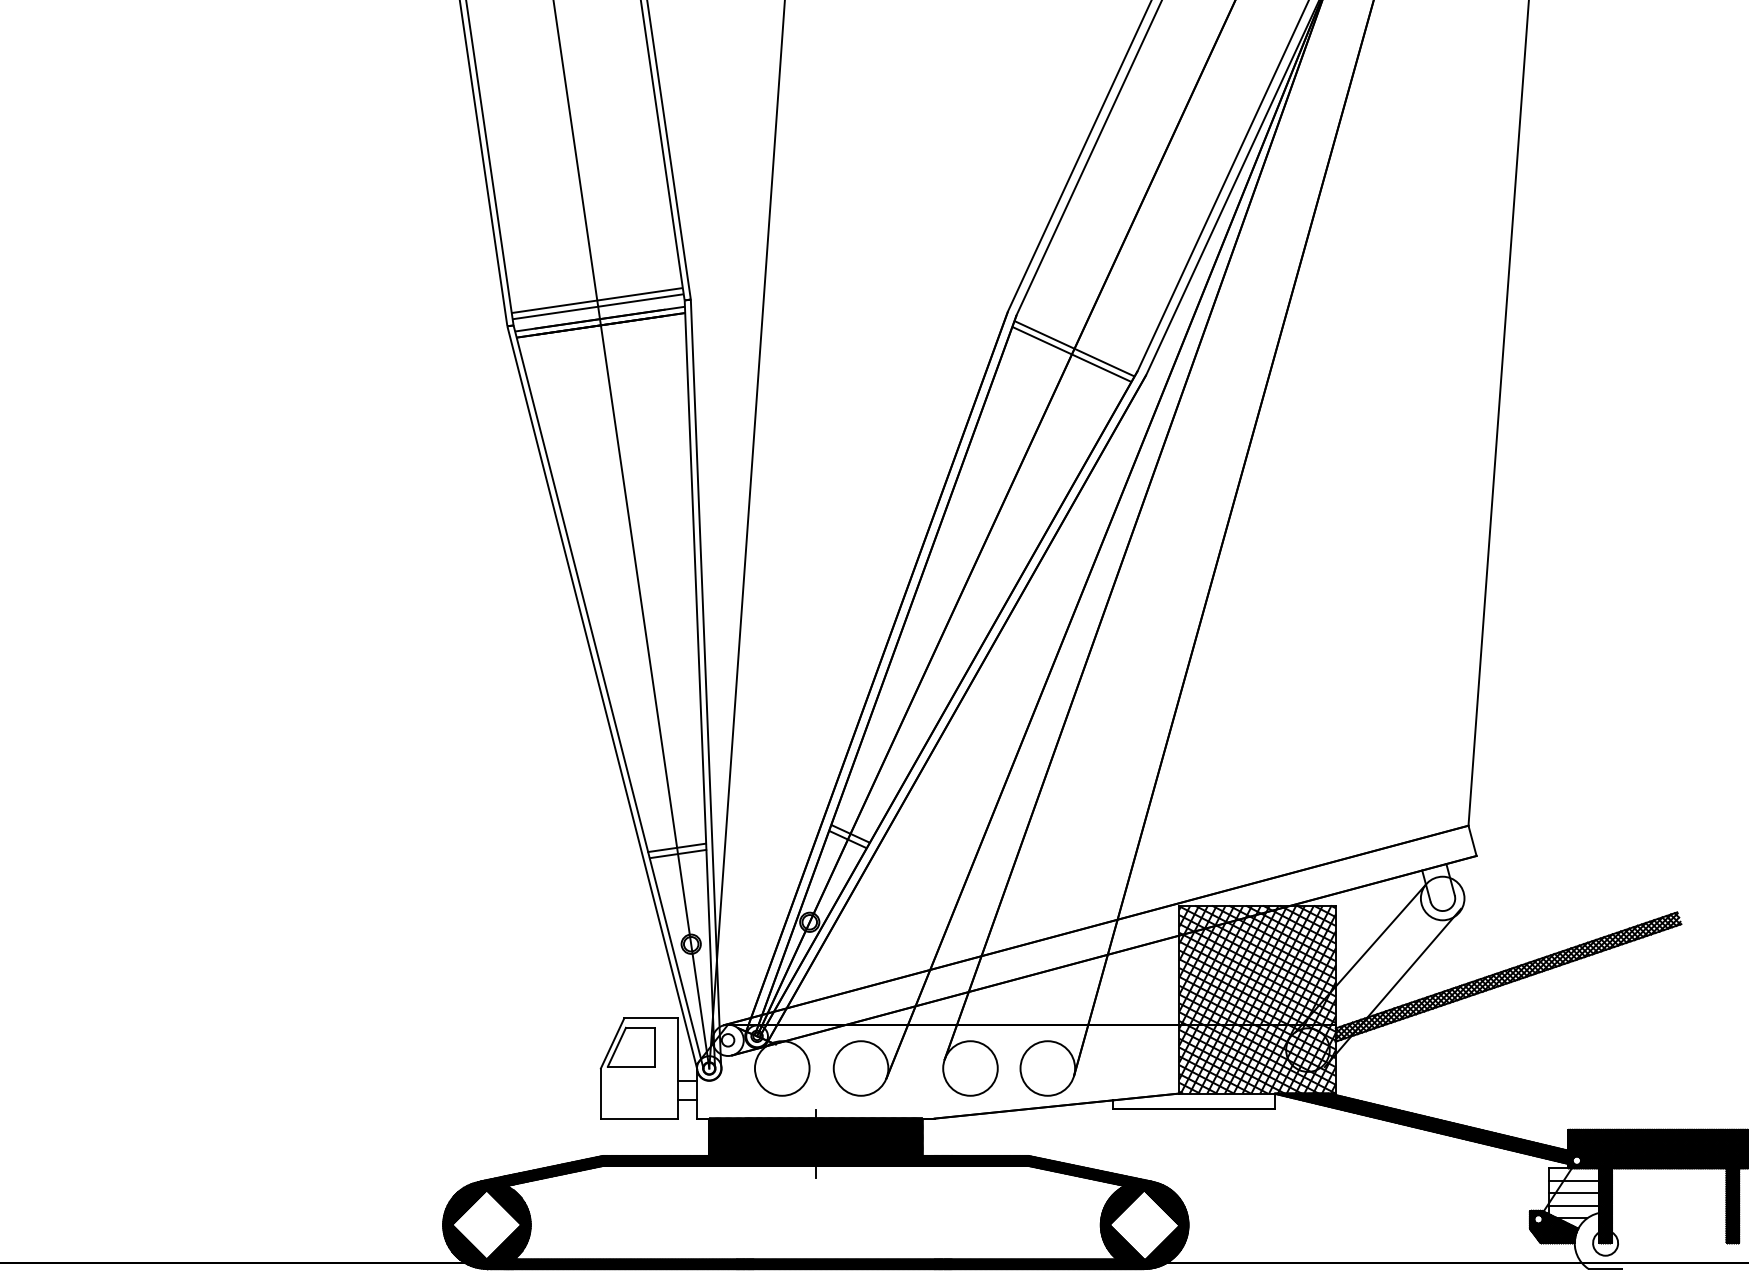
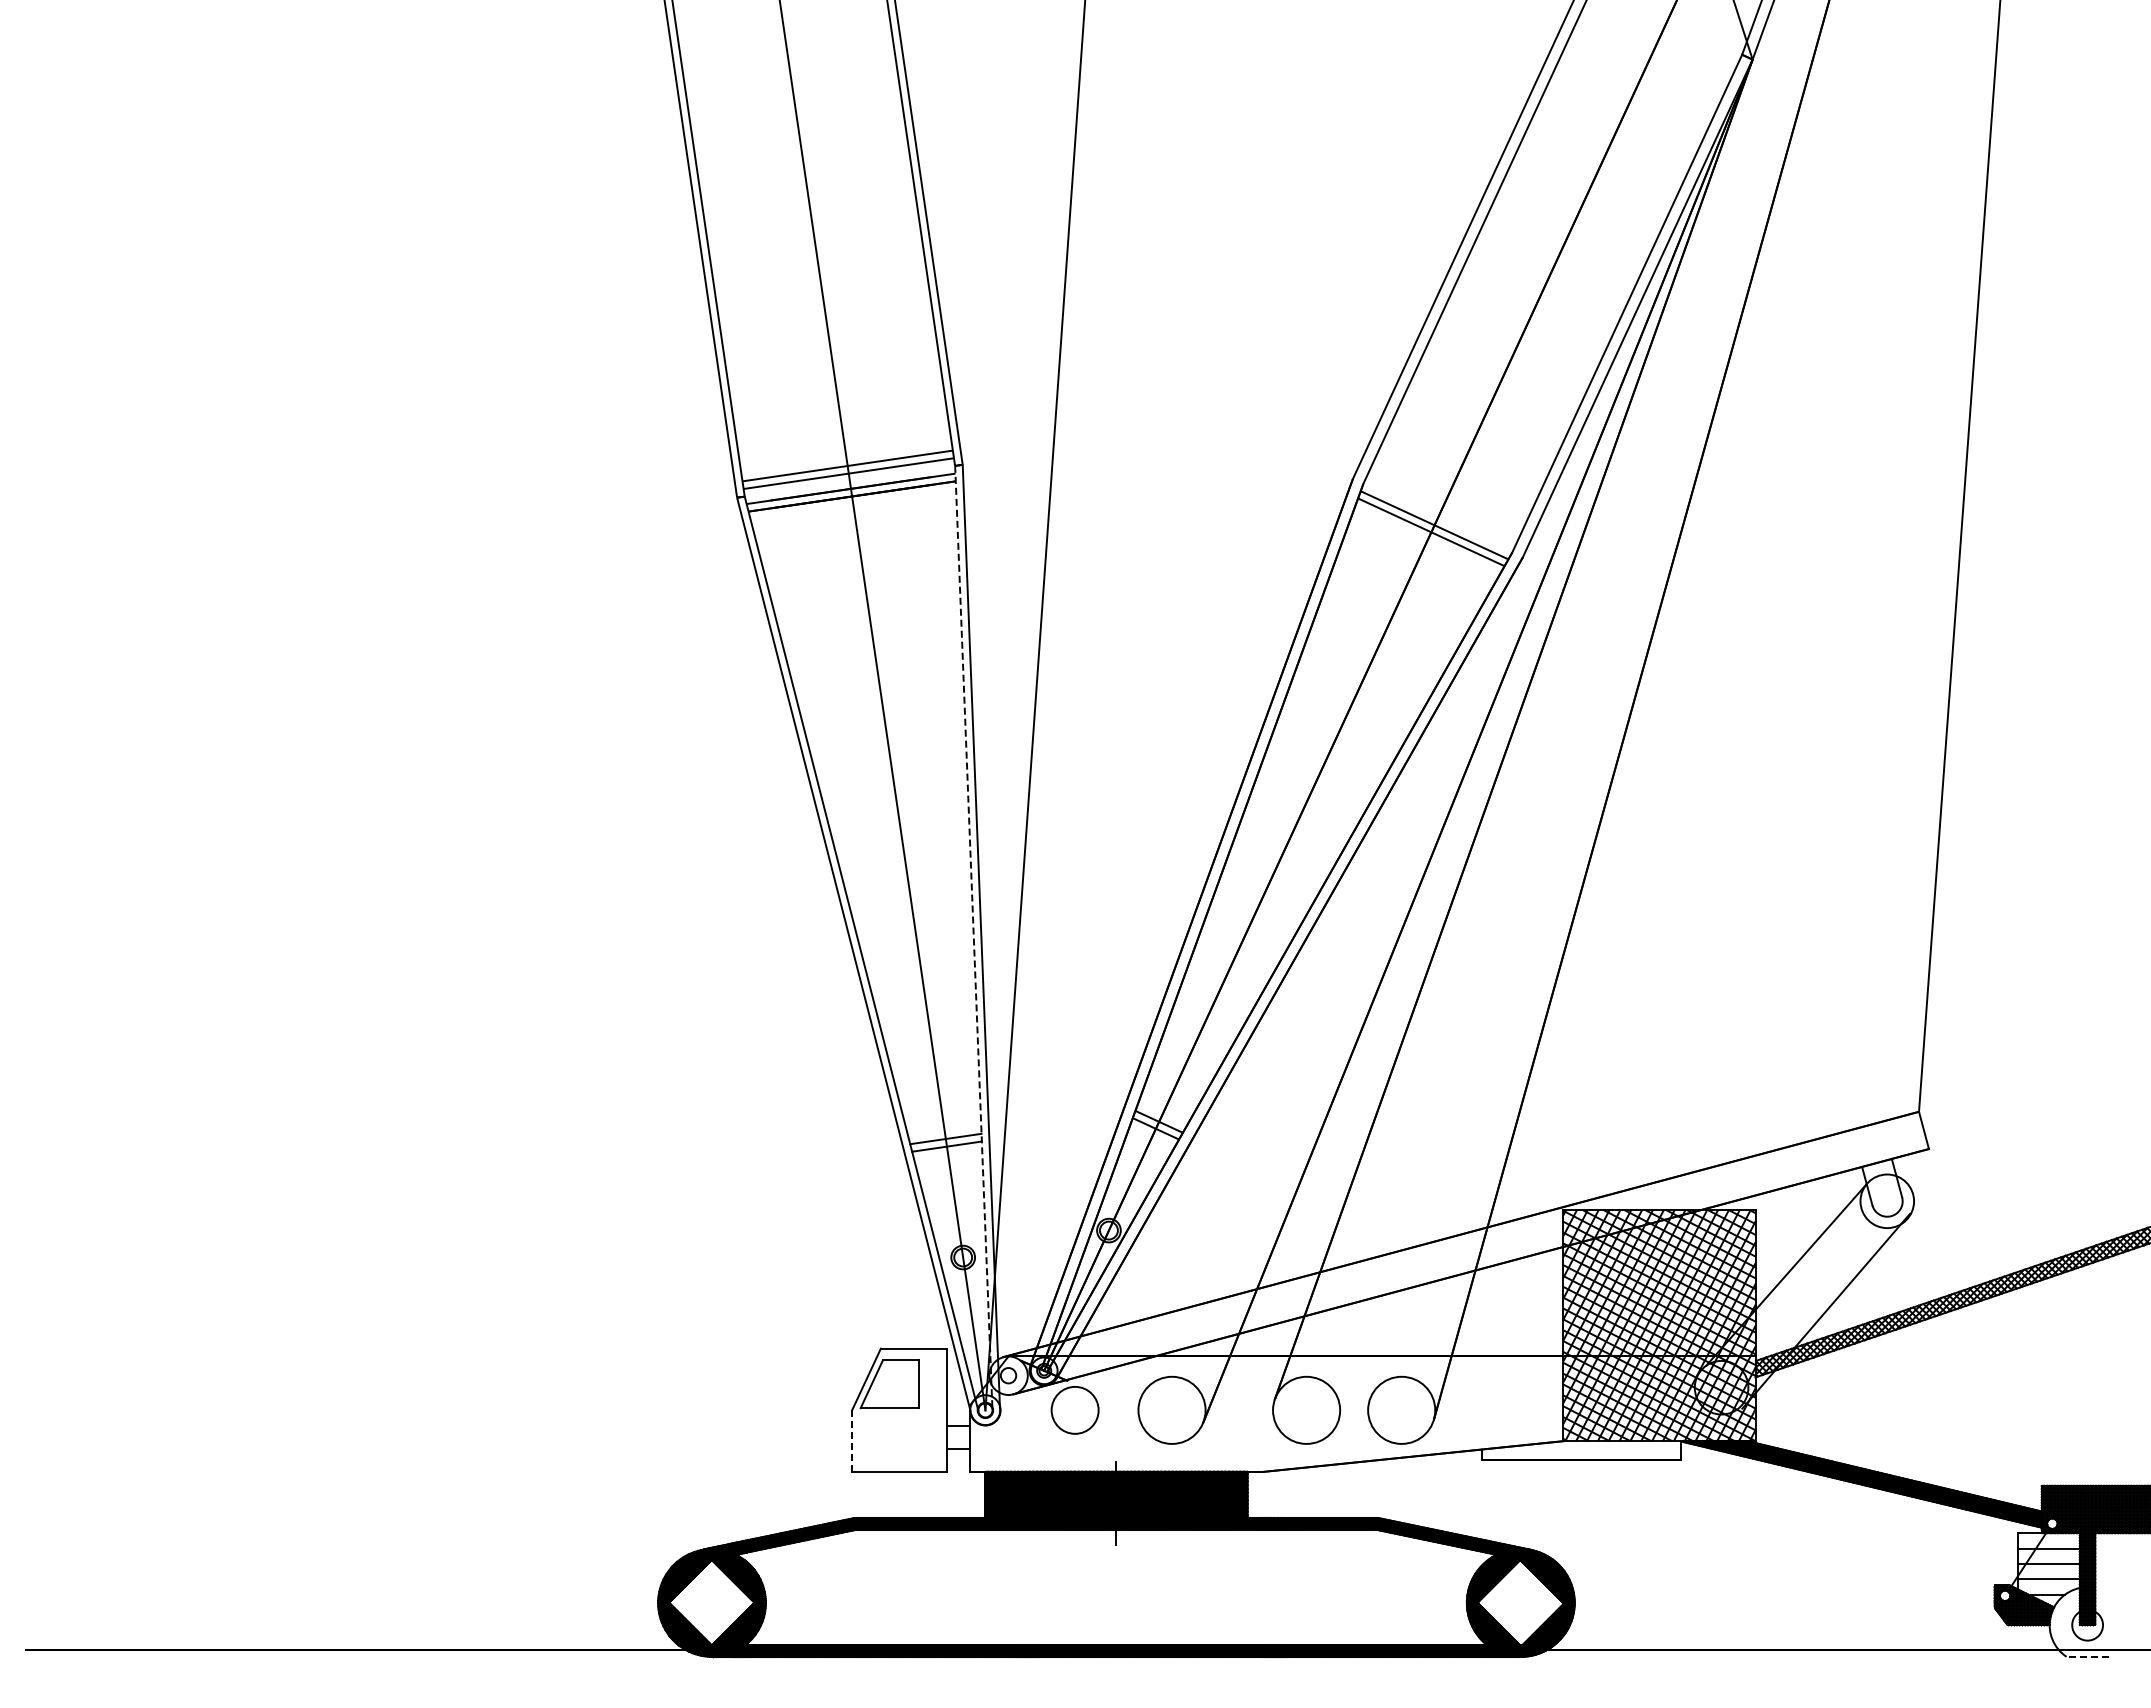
line: (699, 684) -> (973, 938), solid -> dashed
circle: (781, 1067) -> (1074, 1409), size x0.7
line: (601, 1093) -> (852, 1441), solid -> dashed
line: (1605, 1268) -> (2087, 1656), solid -> dashed

